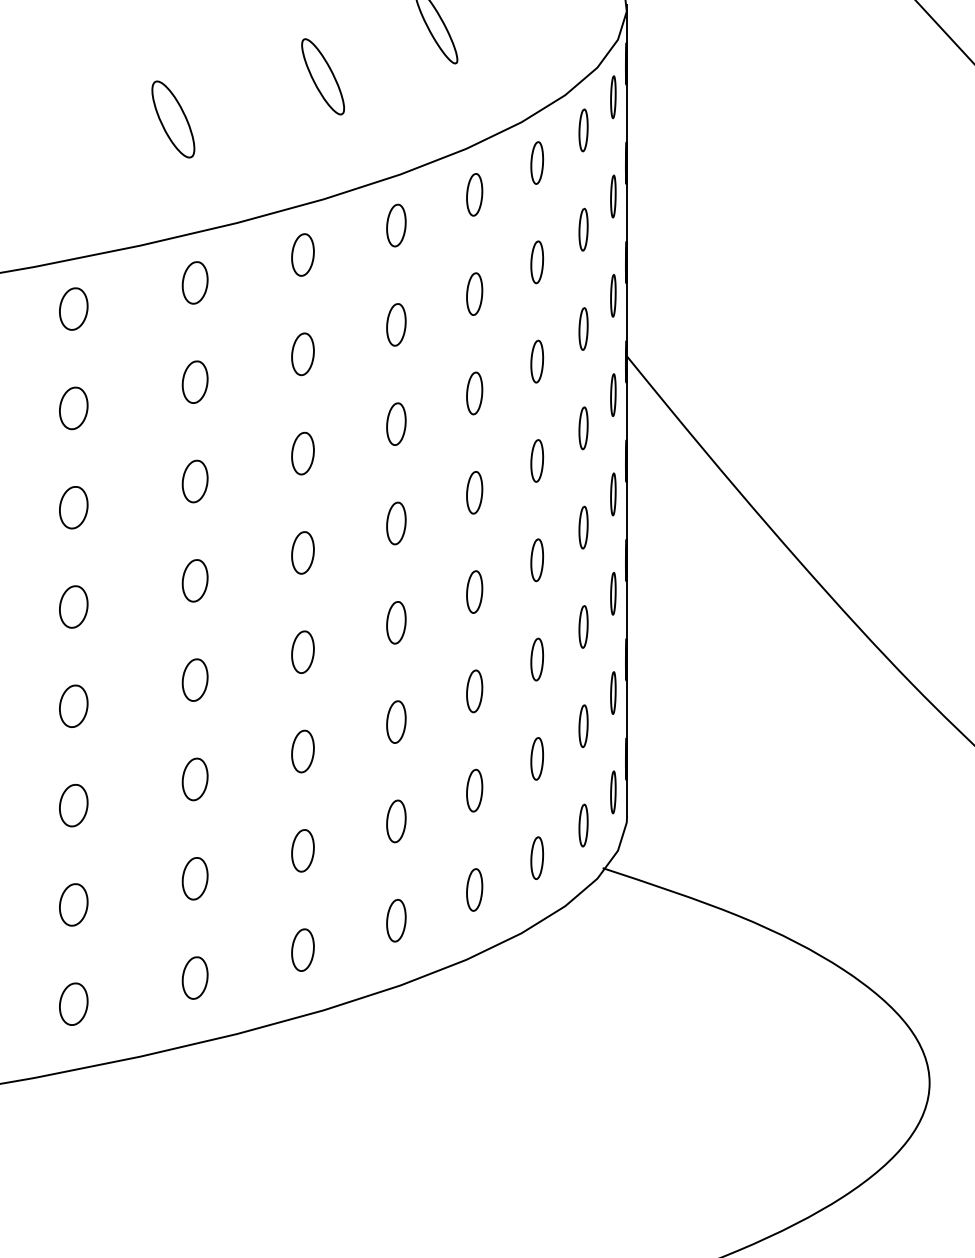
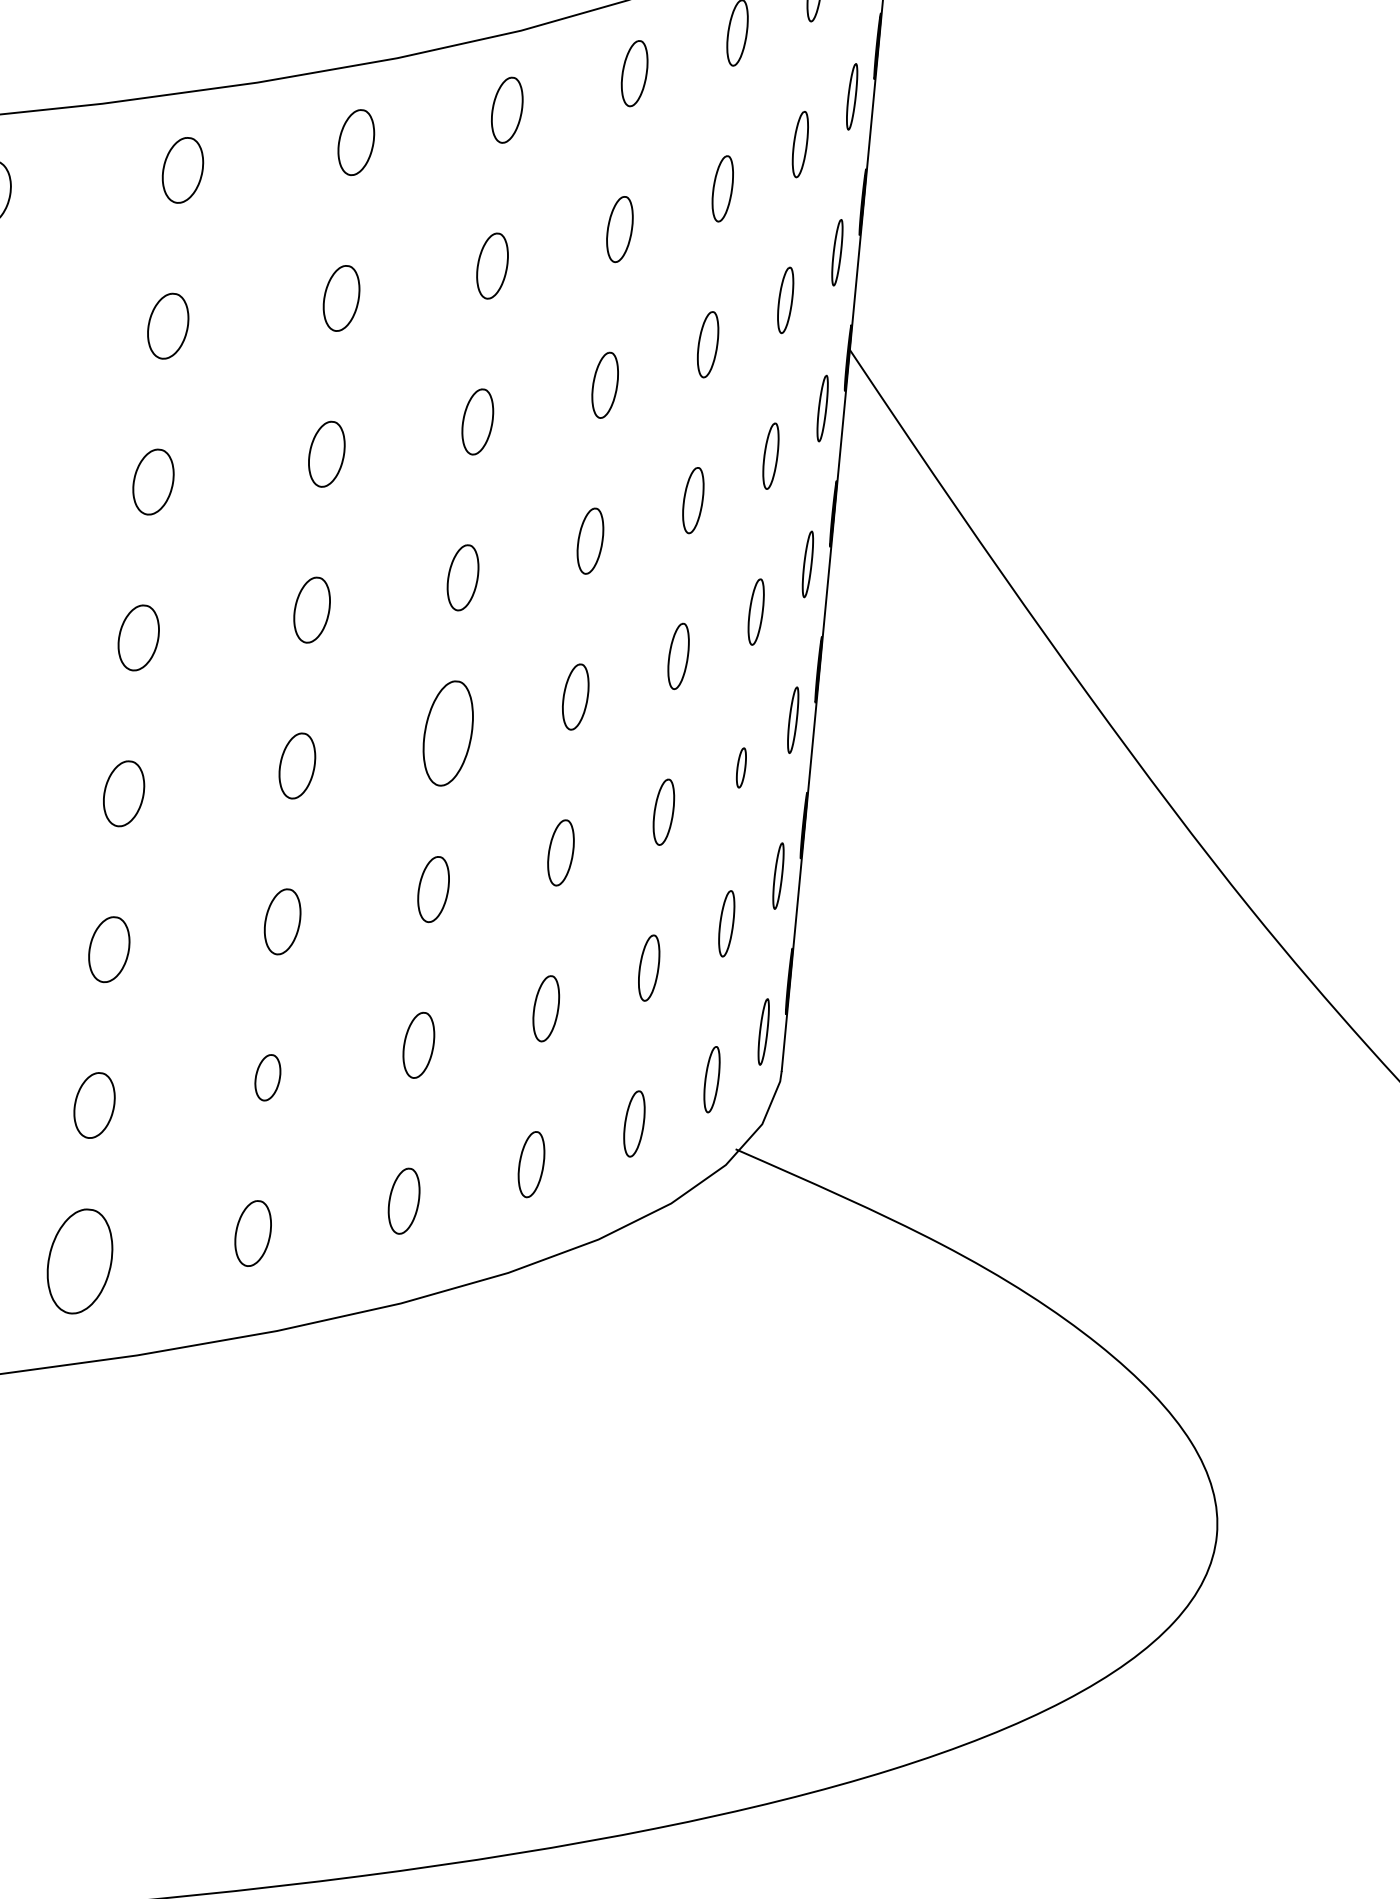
part: (396, 622) -> (448, 733), size x1.6
part: (583, 626) -> (741, 767), size x0.6
part: (302, 850) -> (267, 1077), size x0.7
part: (194, 977) -> (78, 1260), size x1.6

